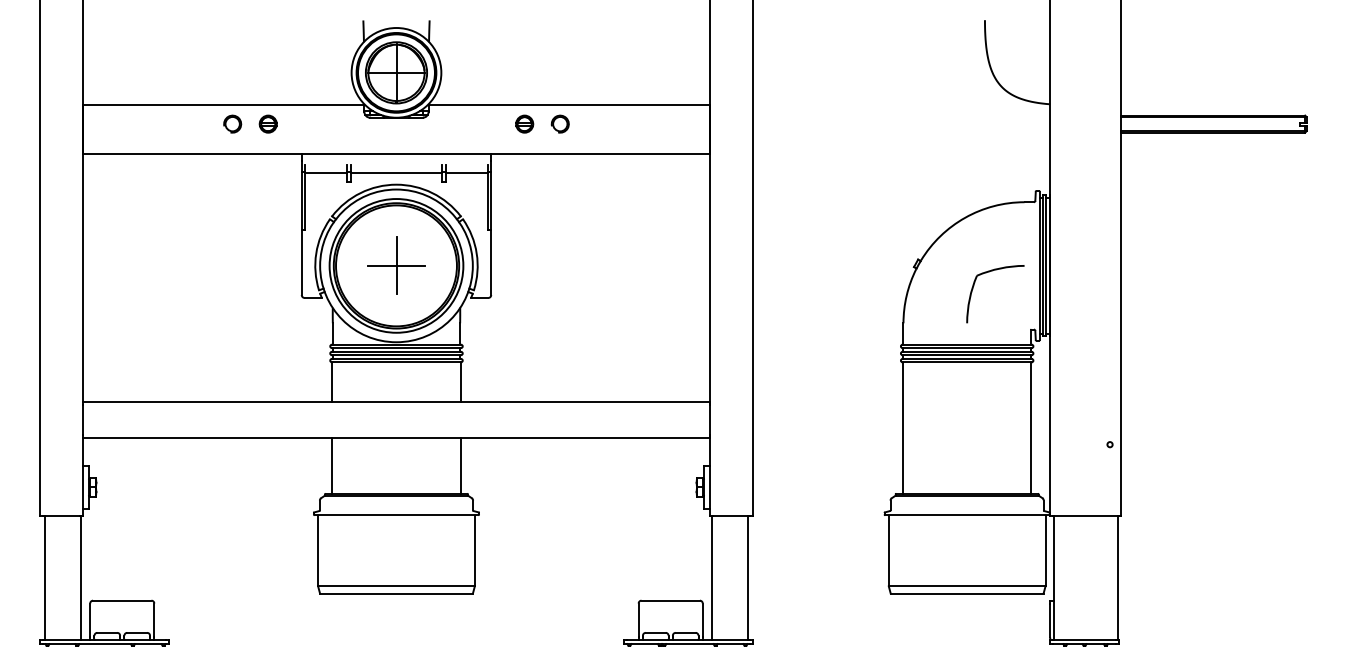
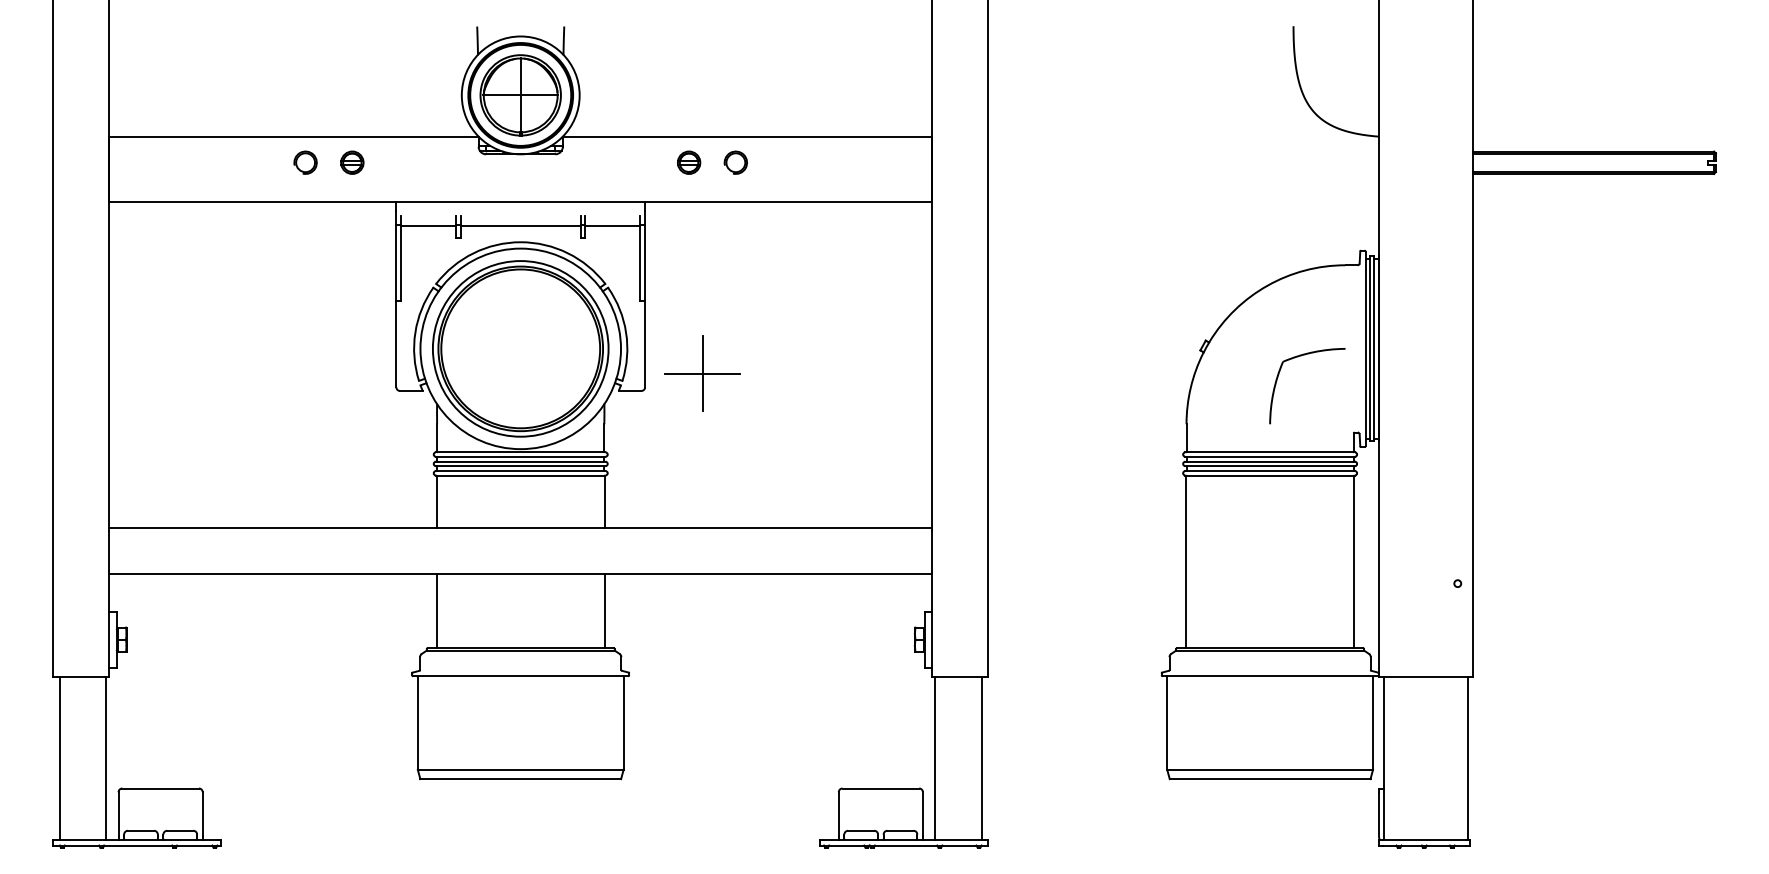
part: (396, 265) -> (702, 373), moved

